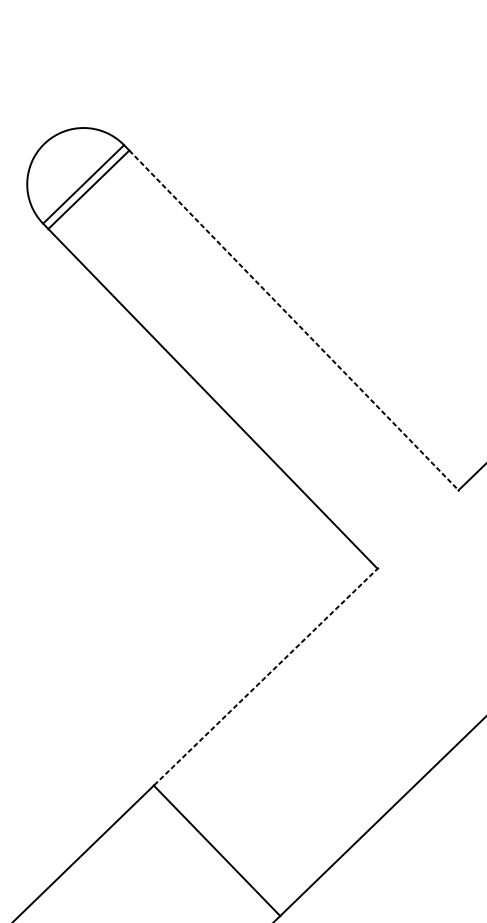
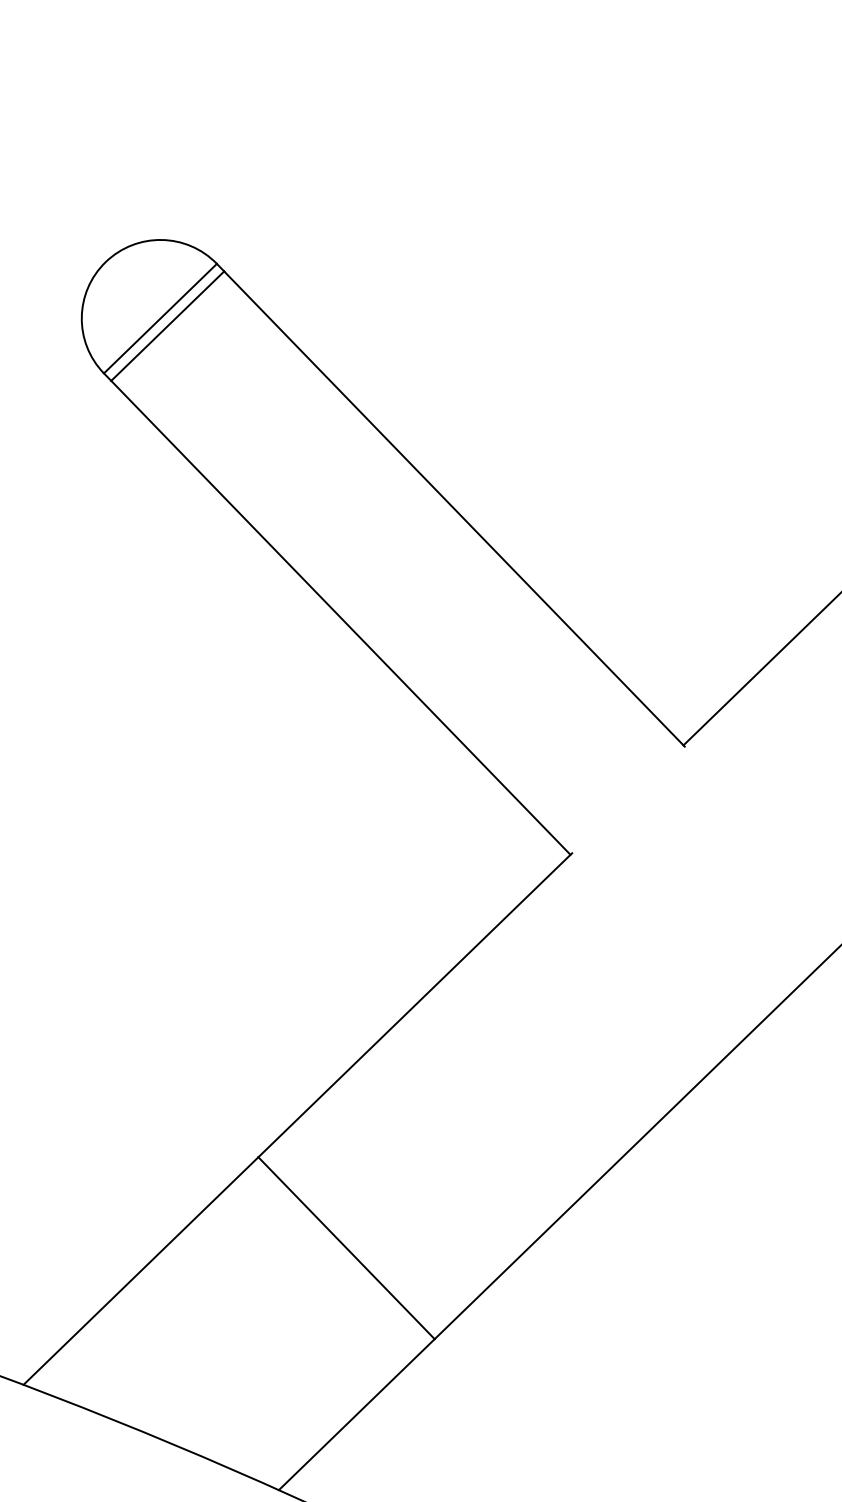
line: (294, 321) -> (454, 509), dashed -> solid
line: (265, 676) -> (414, 1005), dashed -> solid

